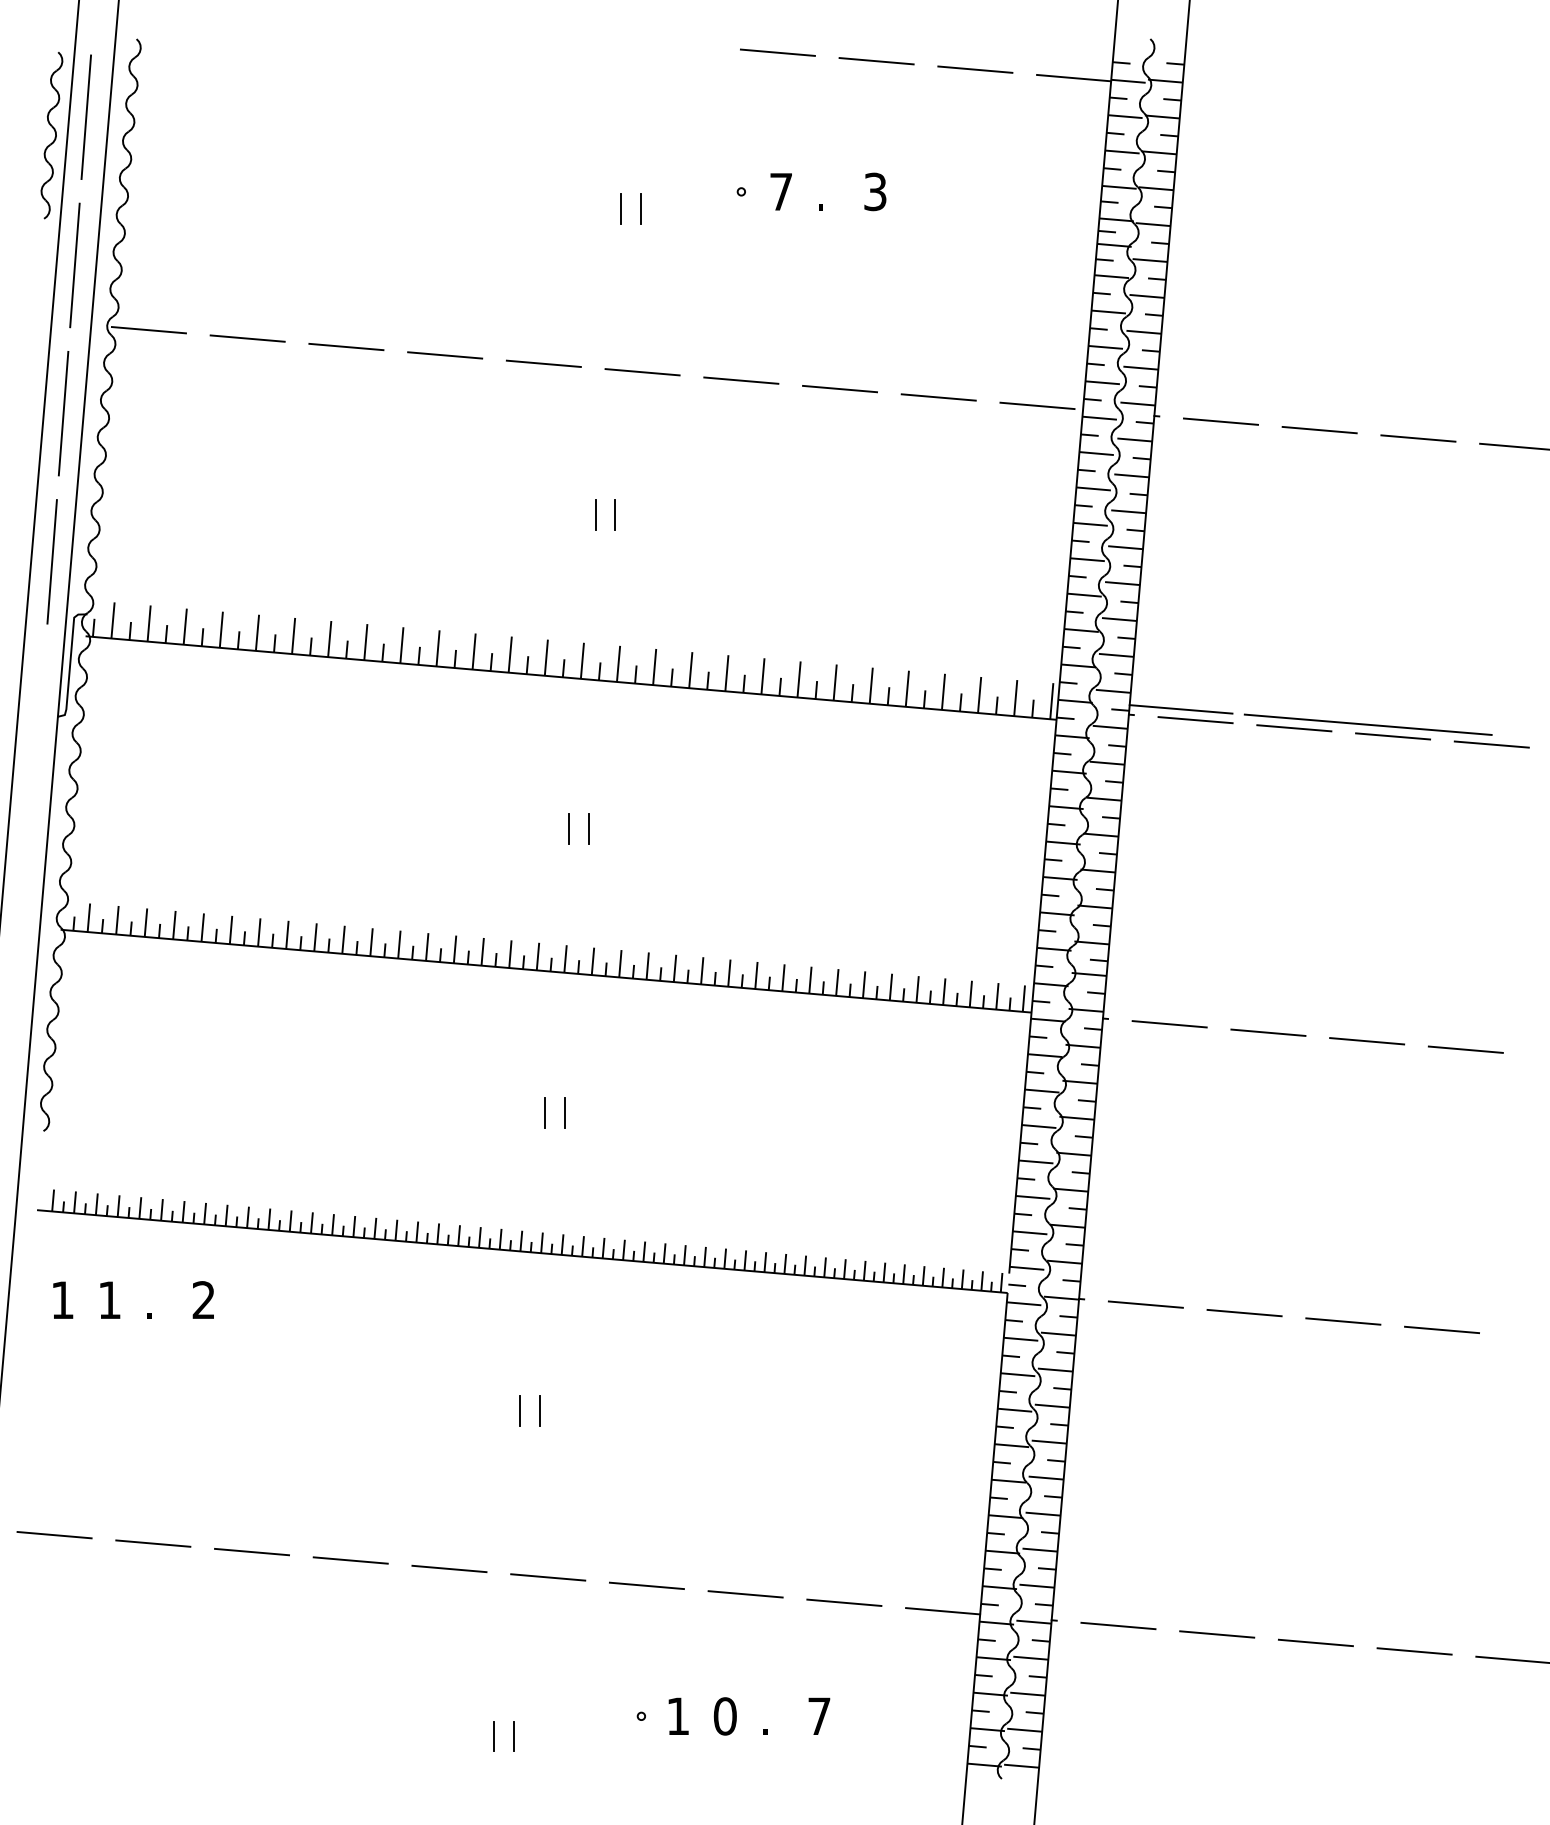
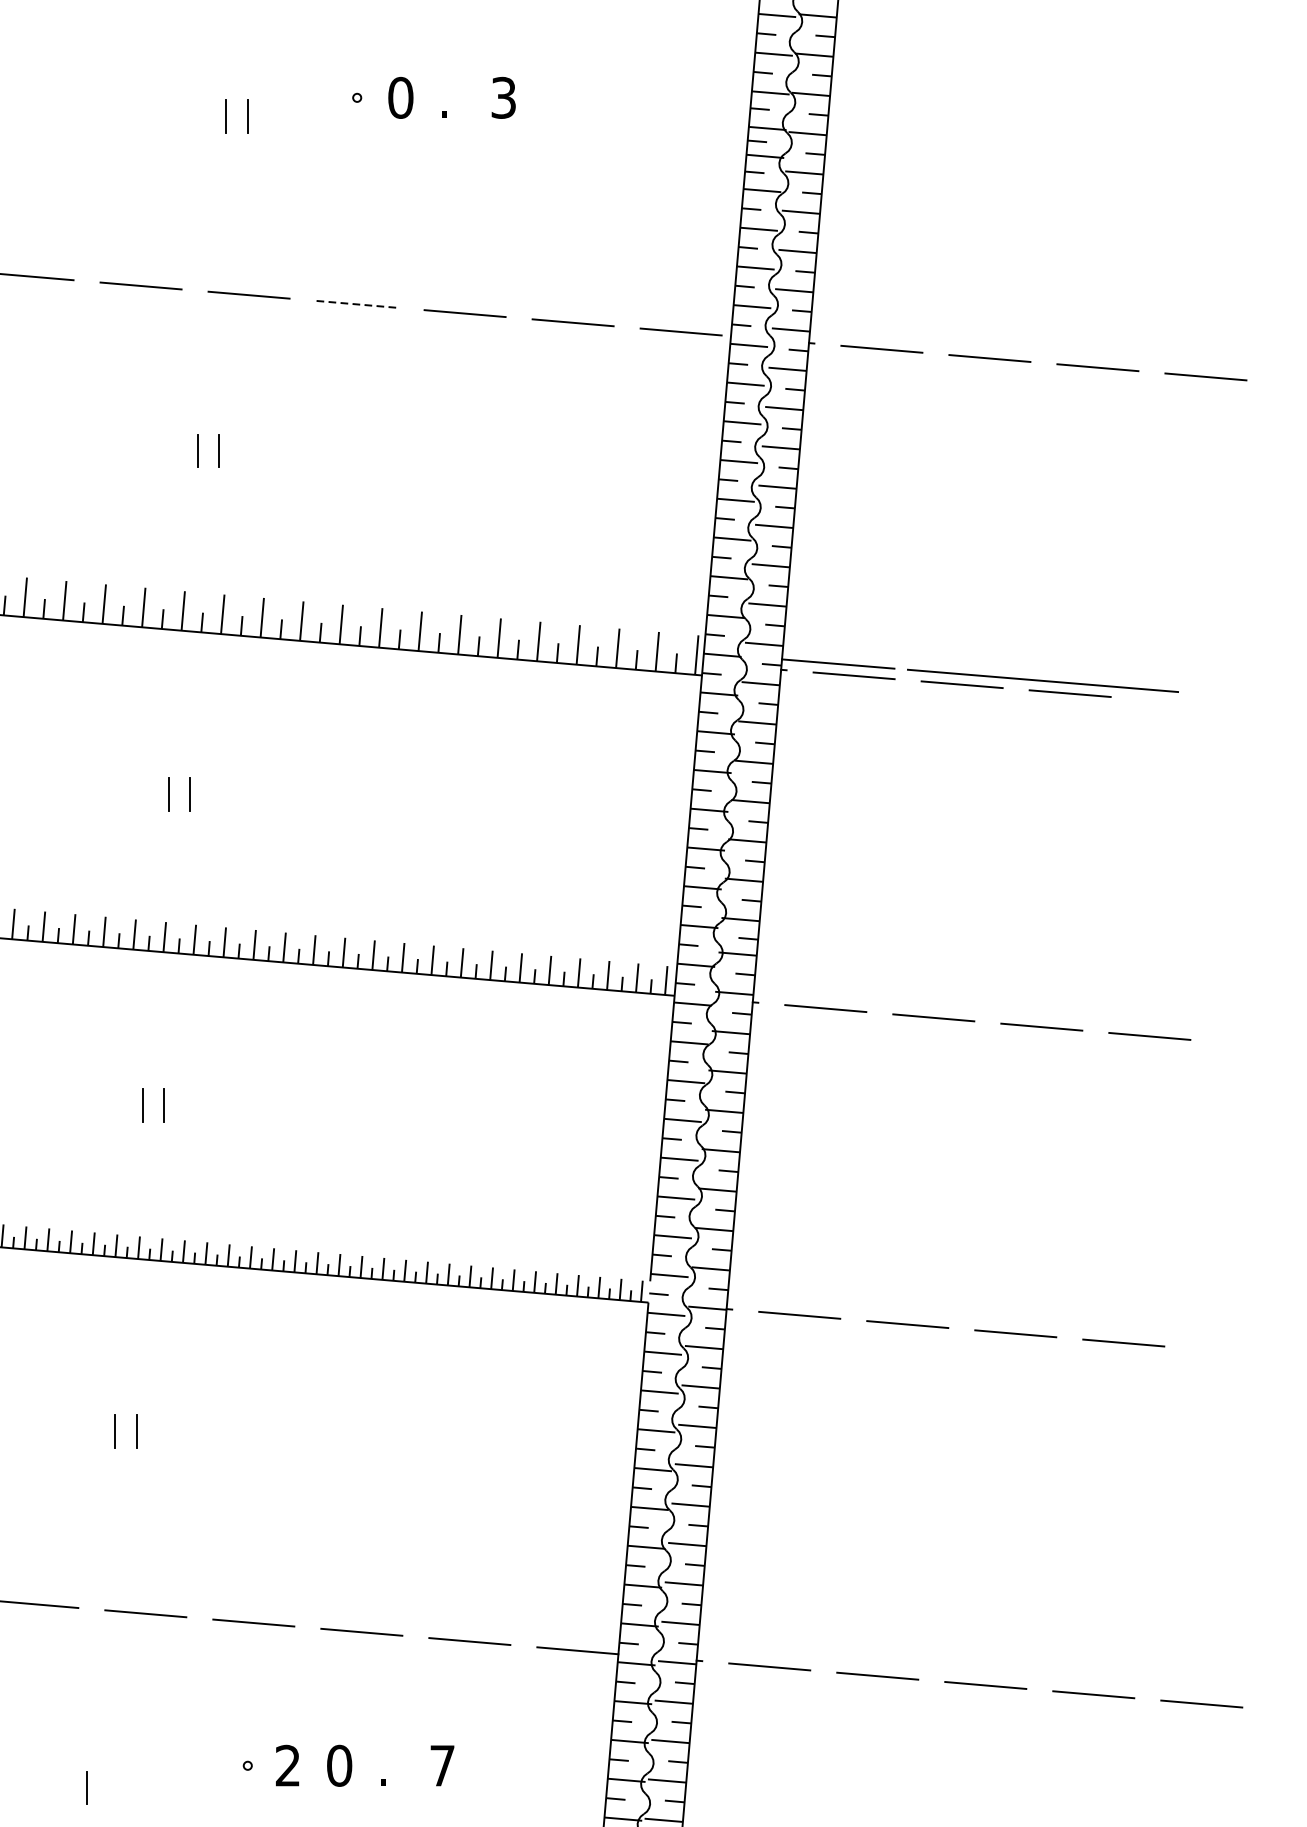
text: (780, 191) -> (399, 97), 7 -> 0
line: (741, 380) -> (357, 304), solid -> dashed
line: (1491, 744) -> (1177, 702), removed
text: (677, 1715) -> (287, 1764), 1 -> 2
line: (514, 1736) -> (108, 1787), removed

